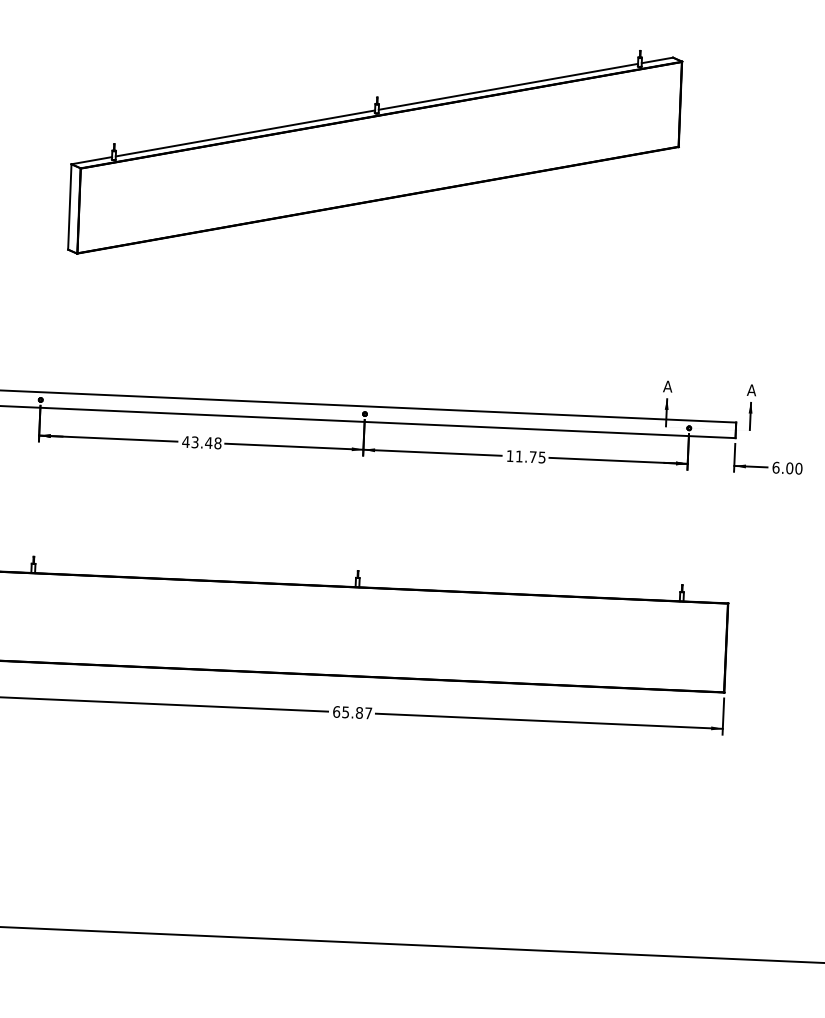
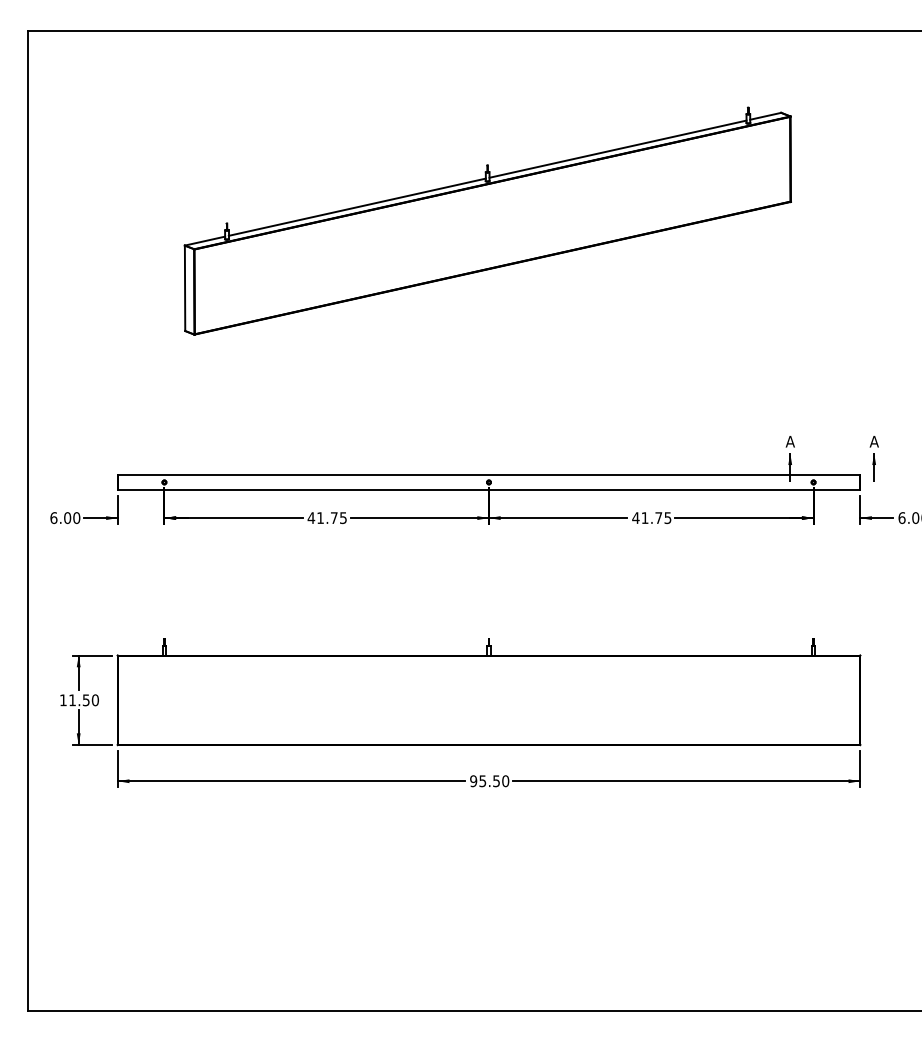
text: (206, 443) -> (331, 518), 43.48 -> 41.75
text: (509, 455) -> (635, 517), 11.75 -> 41.75
text: (352, 712) -> (489, 781), 65.87 -> 95.50

